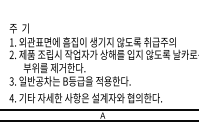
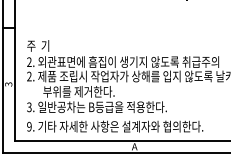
text: (11, 41) -> (29, 61), 1. -> 2.
text: (10, 98) -> (28, 126), 4. -> 9.

